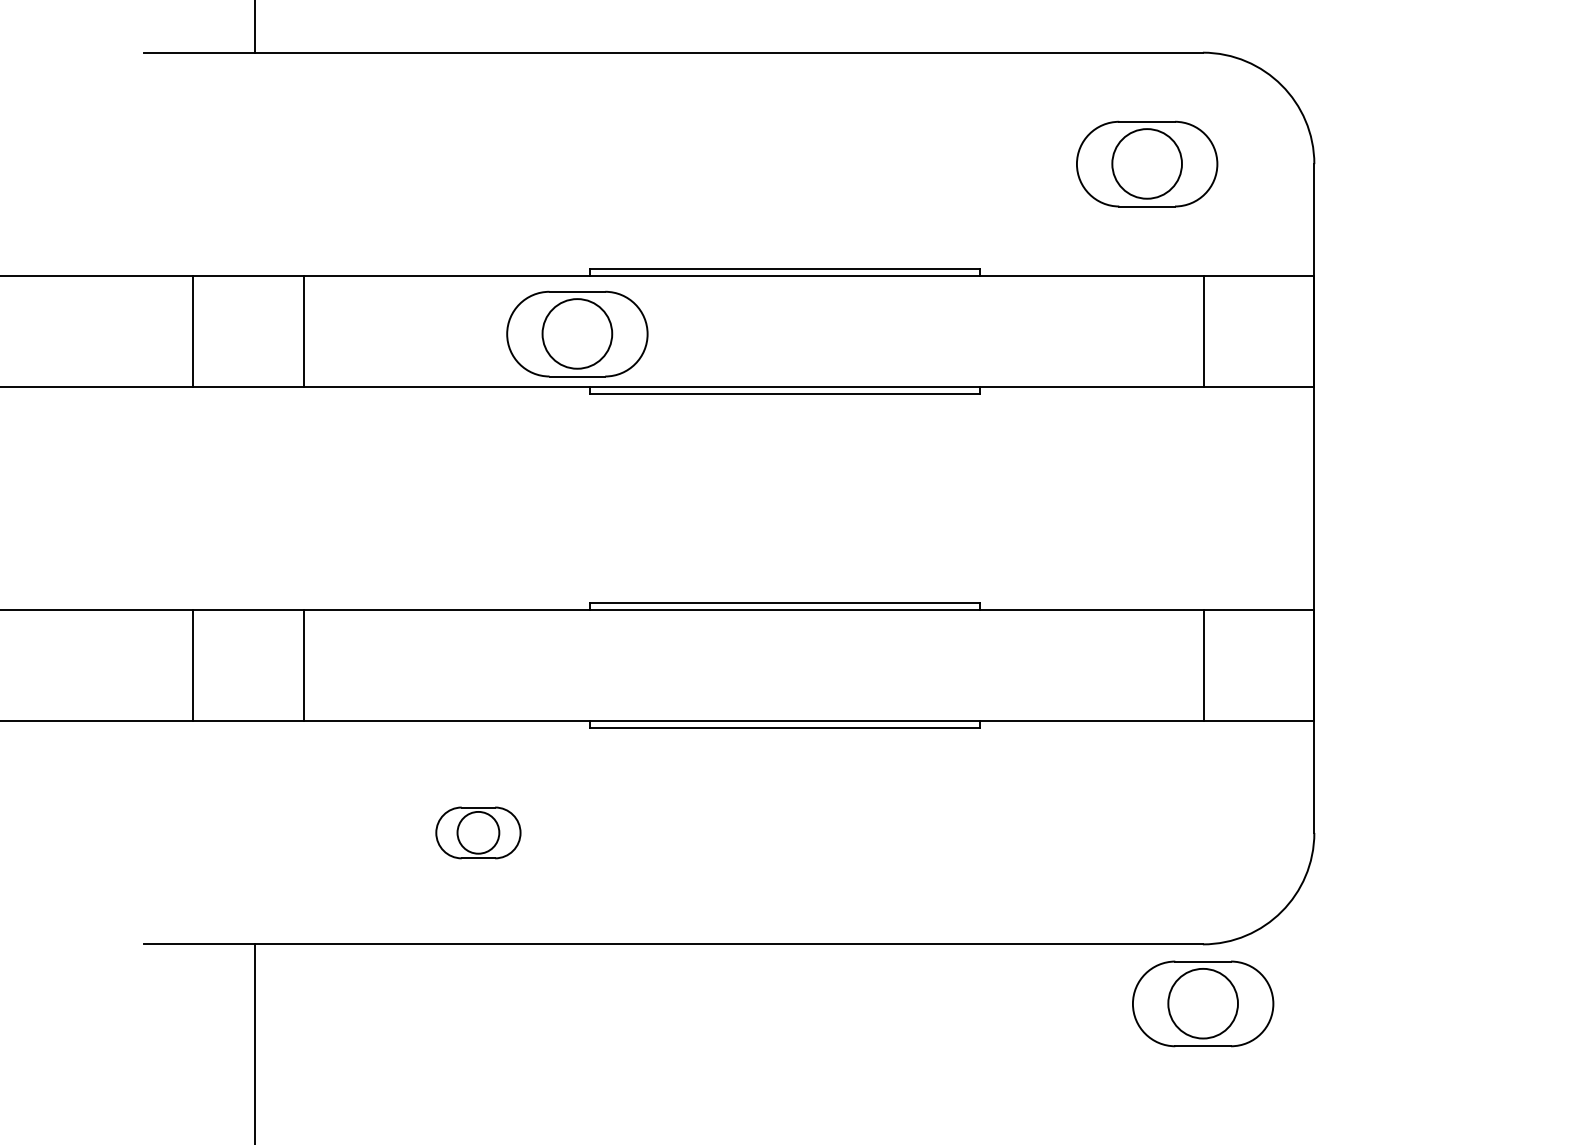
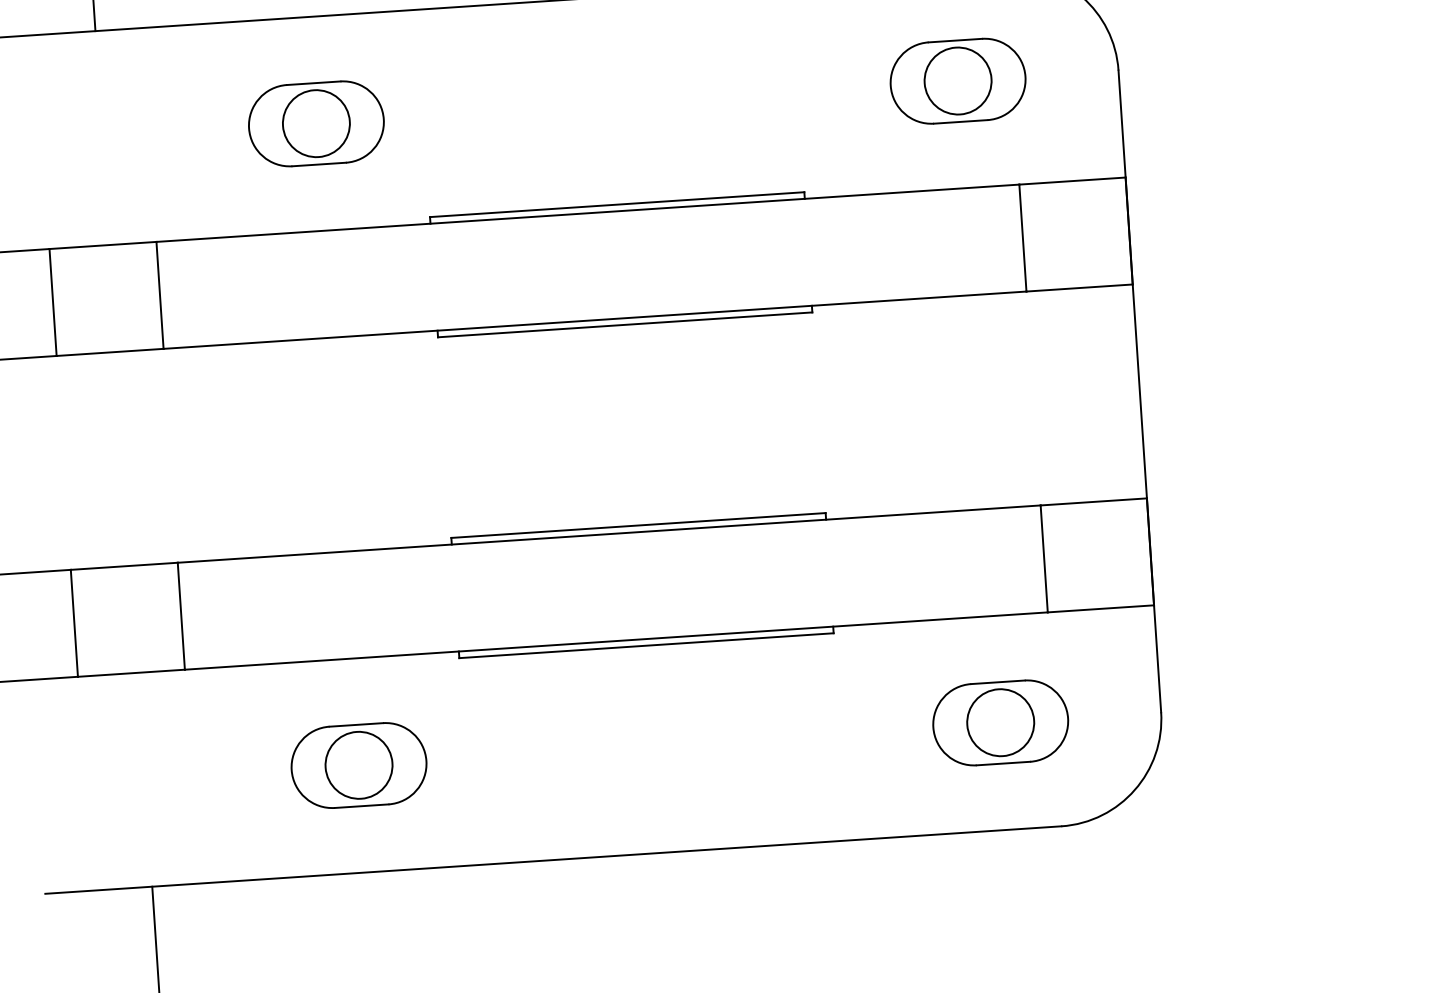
part: (577, 333) -> (316, 123), moved
part: (478, 832) -> (359, 765), size x1.67
part: (1203, 1003) -> (1001, 722), moved

